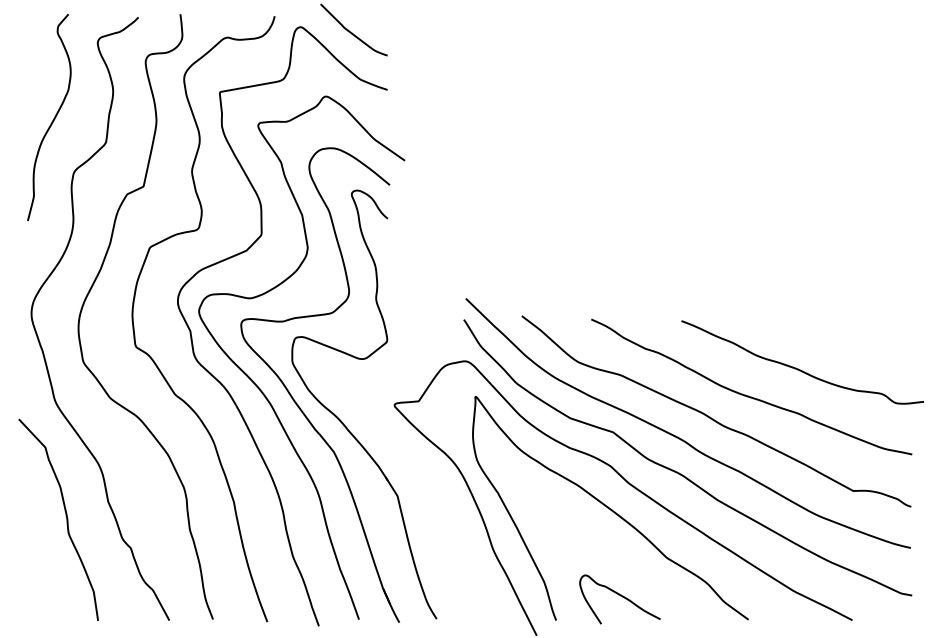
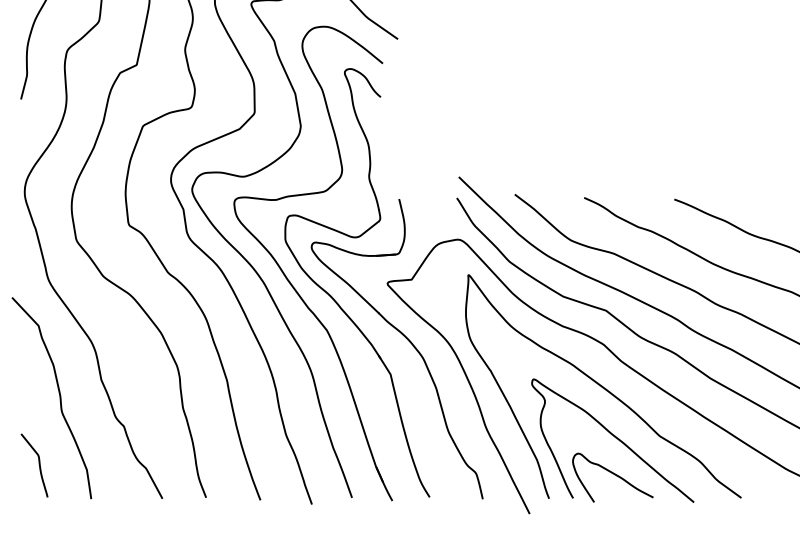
part: (413, 460) -> (406, 338), added
curve: (620, 558) -> (613, 436), added
curve: (45, 587) -> (38, 465), added

